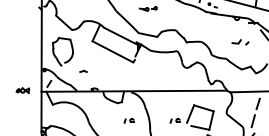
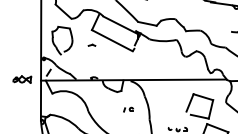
part: (83, 70) -> (91, 44), moved
part: (22, 90) -> (21, 79), size x1.43
part: (174, 120) -> (173, 109), removed

